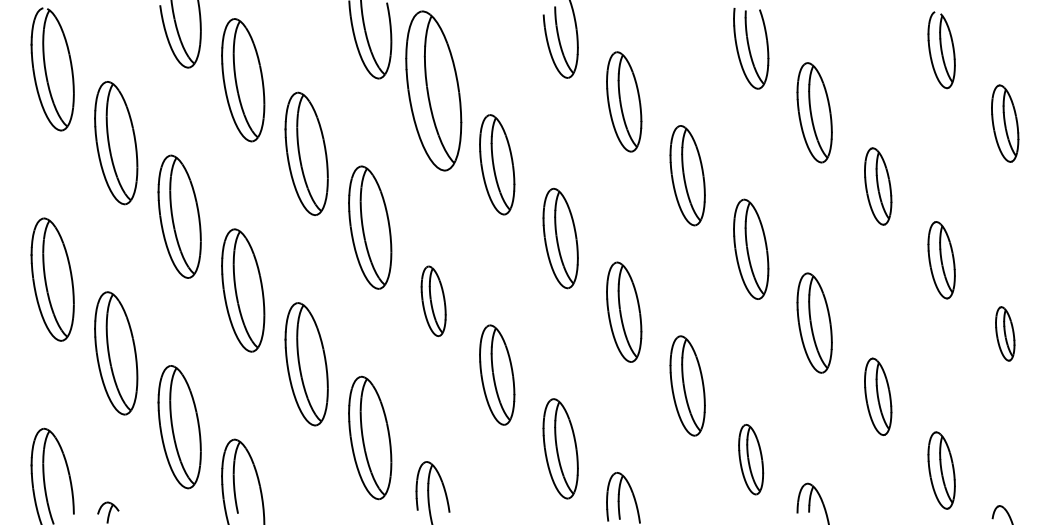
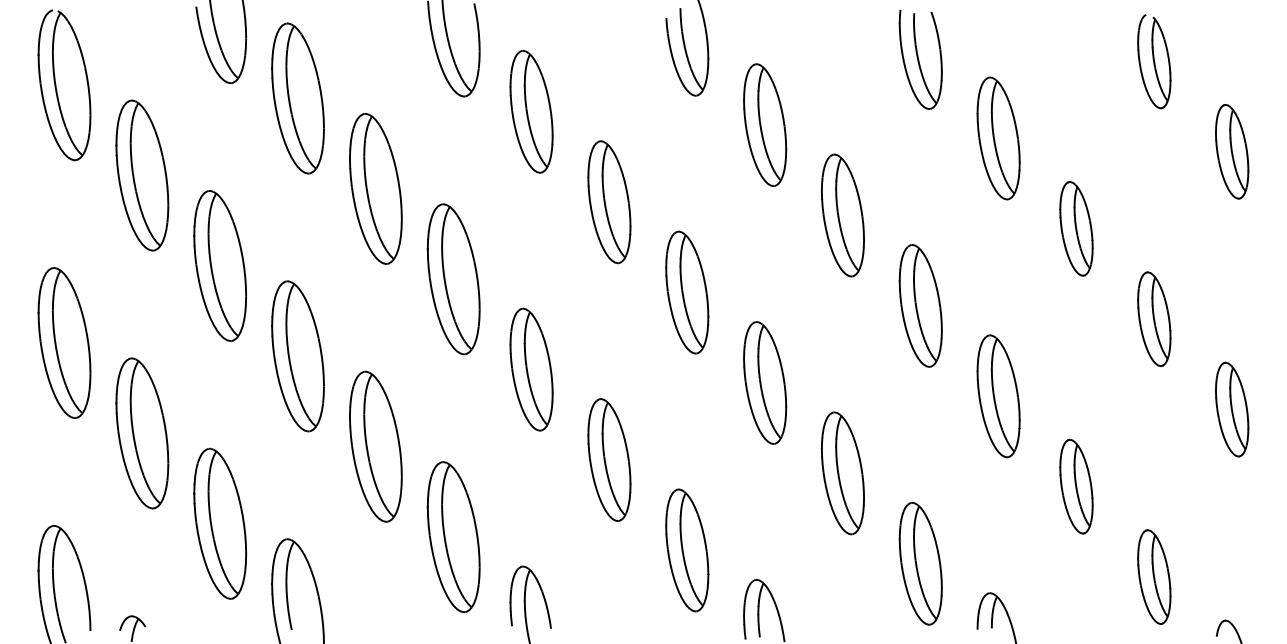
part: (433, 90) -> (531, 111), size x0.62
part: (433, 301) -> (531, 369), size x1.43
part: (1005, 333) -> (1232, 409), size x1.43
part: (750, 459) -> (920, 563), size x1.43

